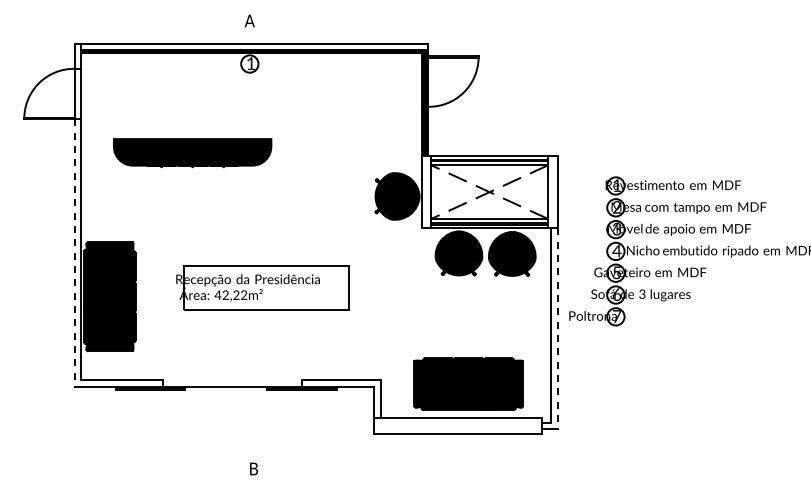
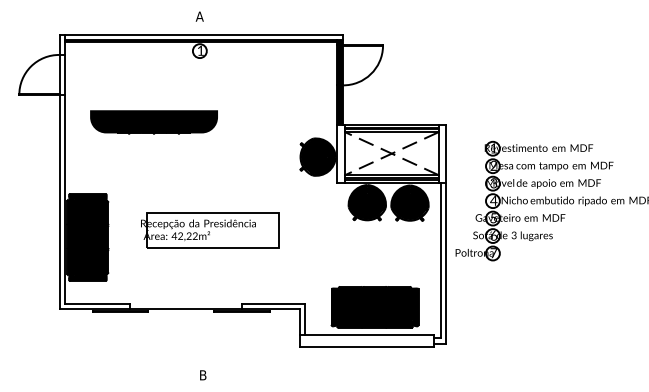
line: (74, 253) -> (59, 202), dashed -> solid
line: (557, 329) -> (446, 263), dashed -> solid

